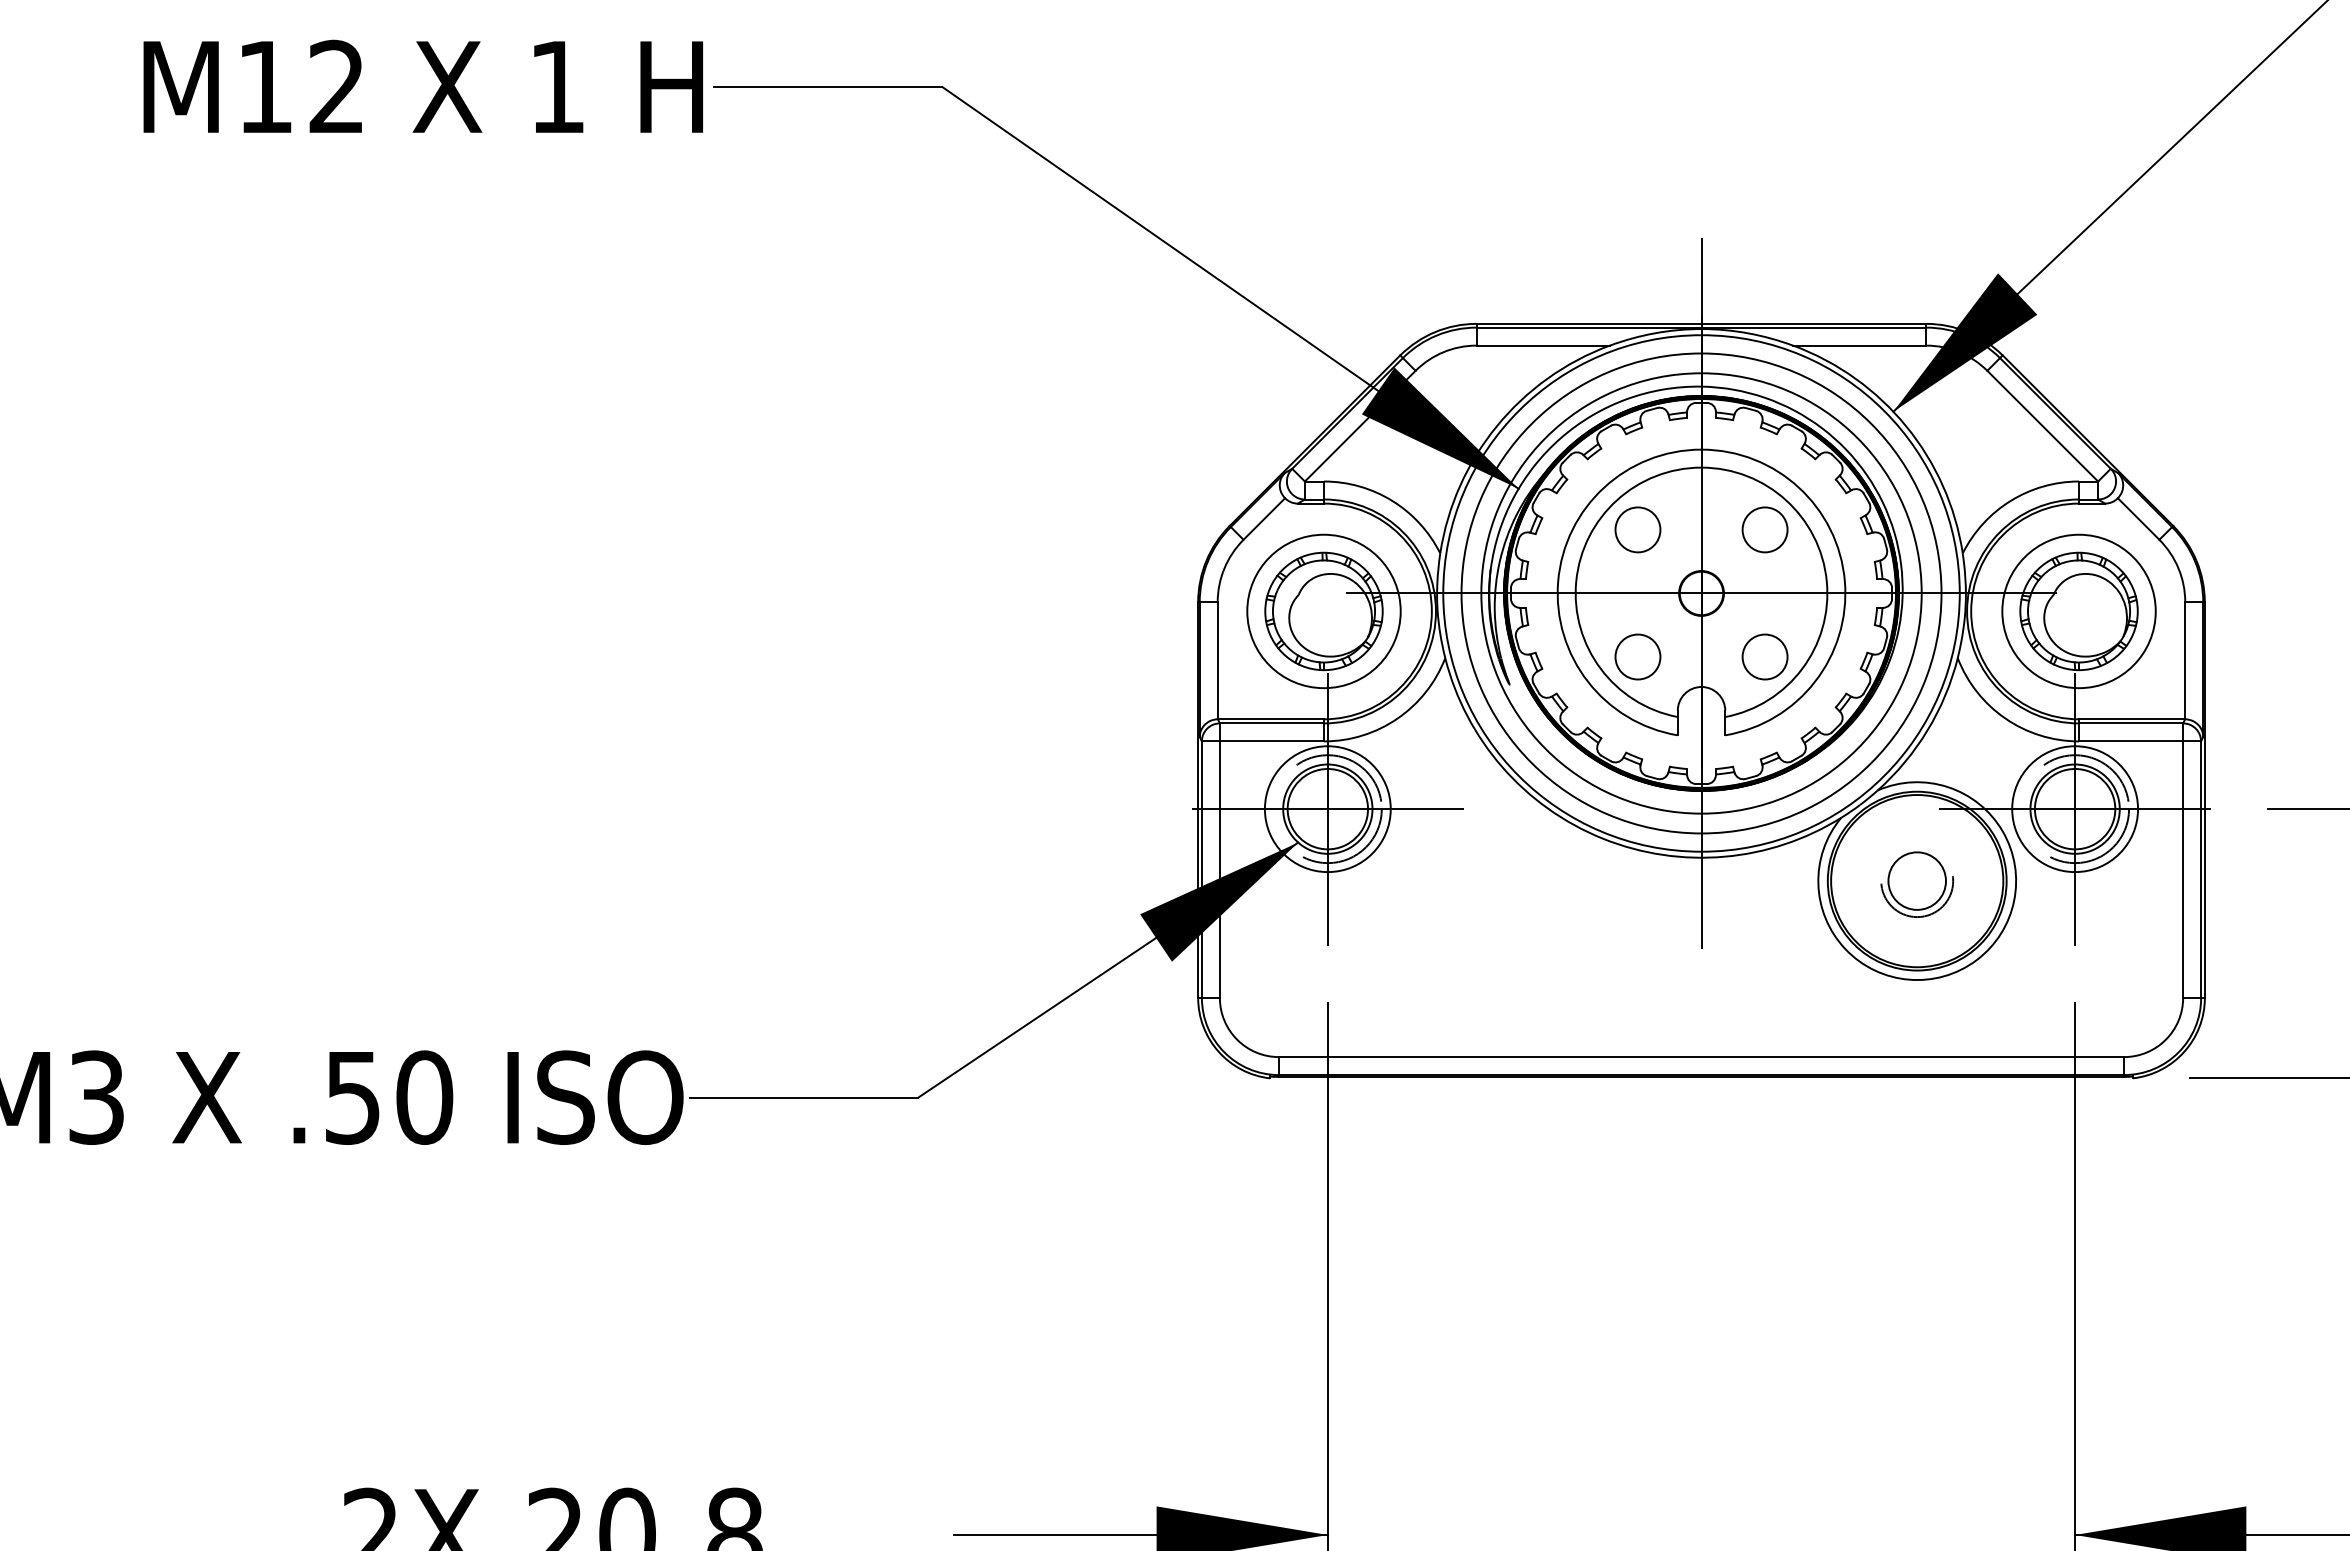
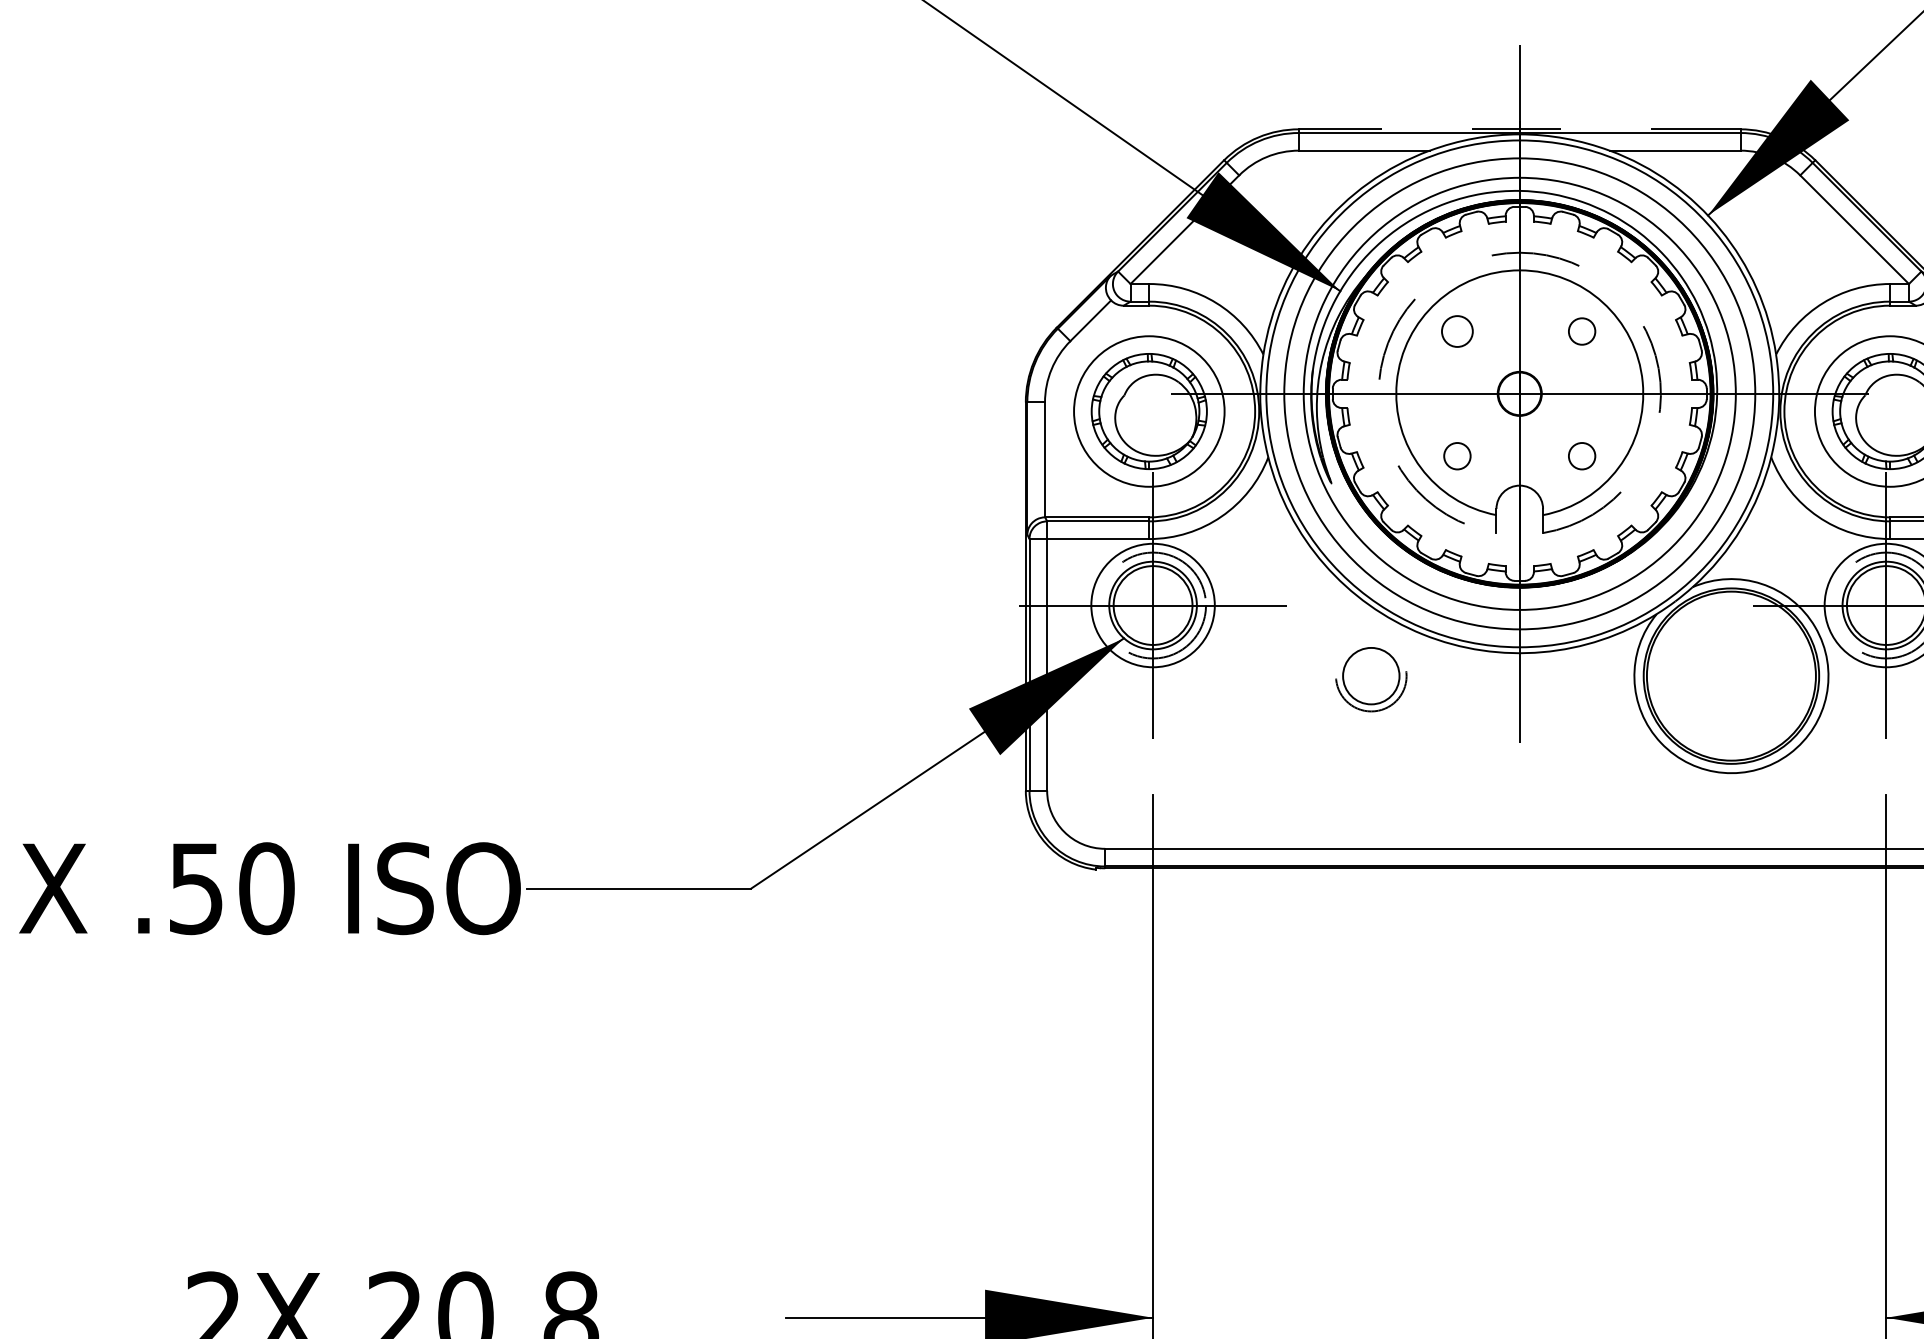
line: (1701, 323) -> (1519, 128), solid -> dashed
arc: (1701, 449) -> (1519, 252), solid -> dashed
circle: (1637, 529) -> (1456, 331), size x0.7
circle: (1764, 529) -> (1581, 331), size x0.6
circle: (1637, 656) -> (1456, 455), size x0.6
circle: (1764, 656) -> (1581, 455), size x0.6
part: (1917, 884) -> (1371, 679), moved

